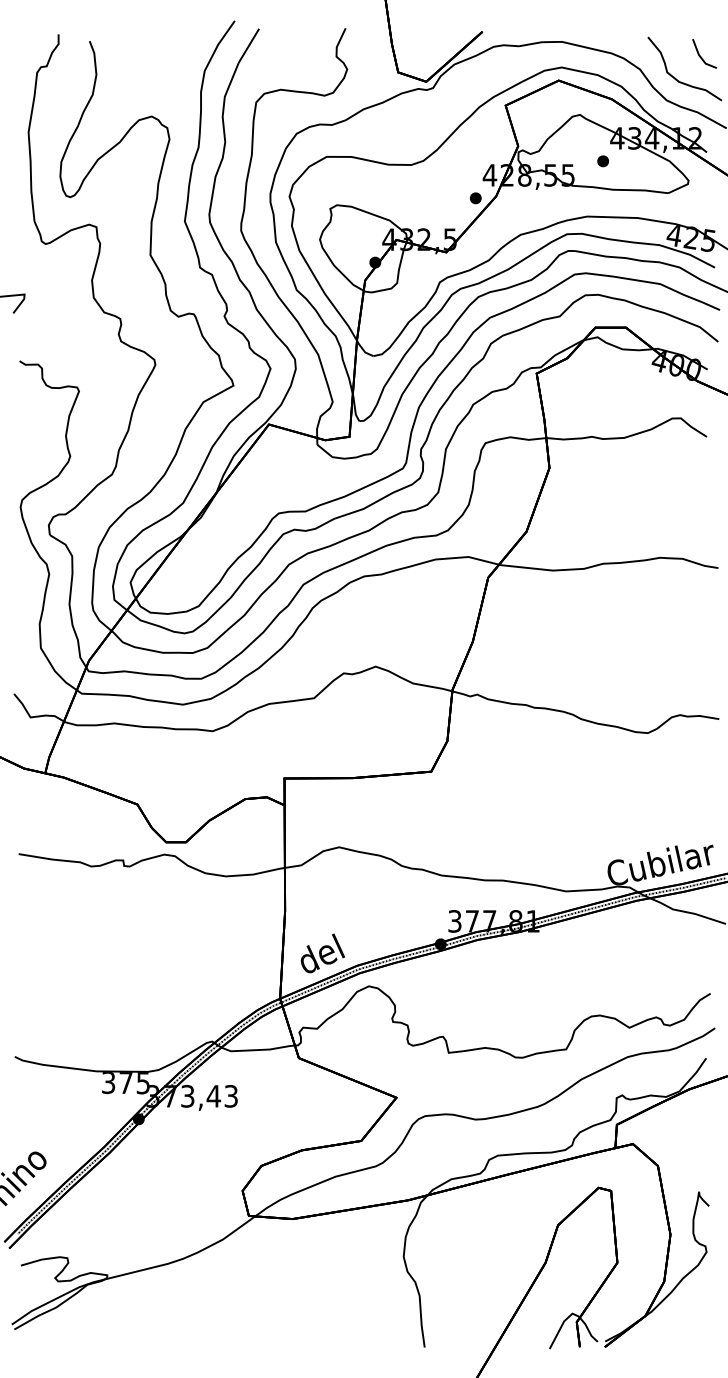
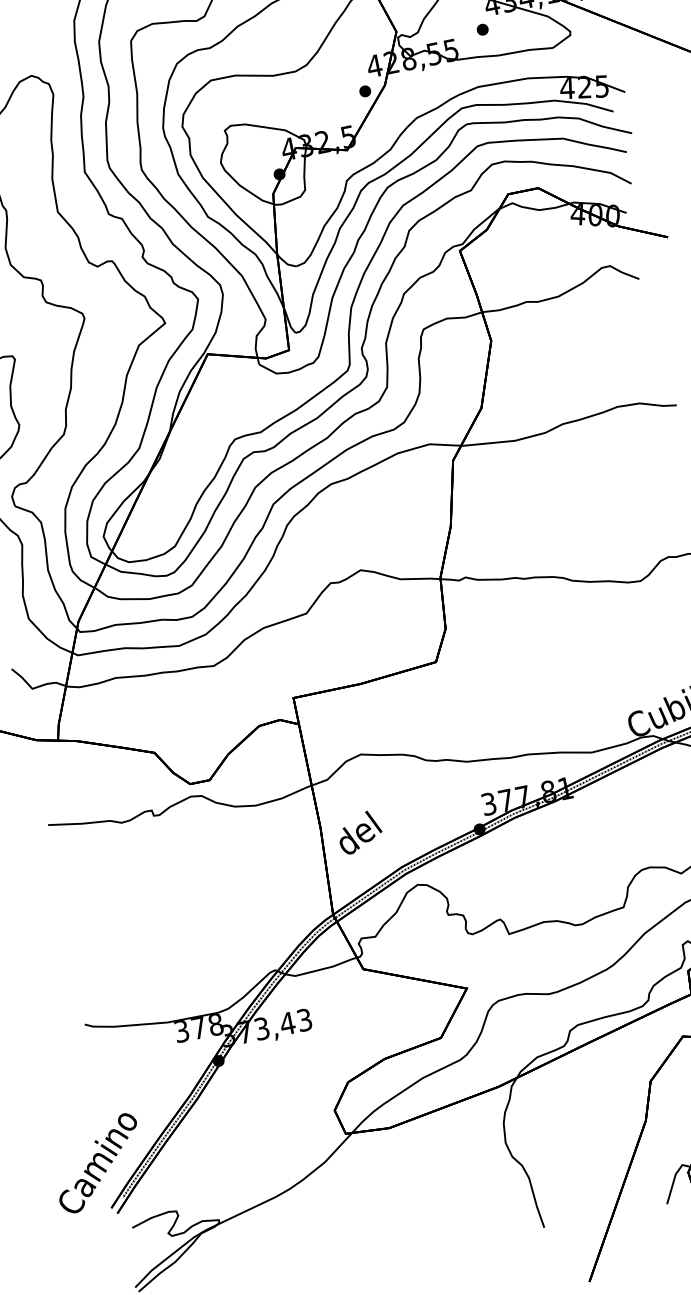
text: (322, 953) -> (359, 832), moved
text: (143, 1083) -> (216, 1025), 375 -> 378

